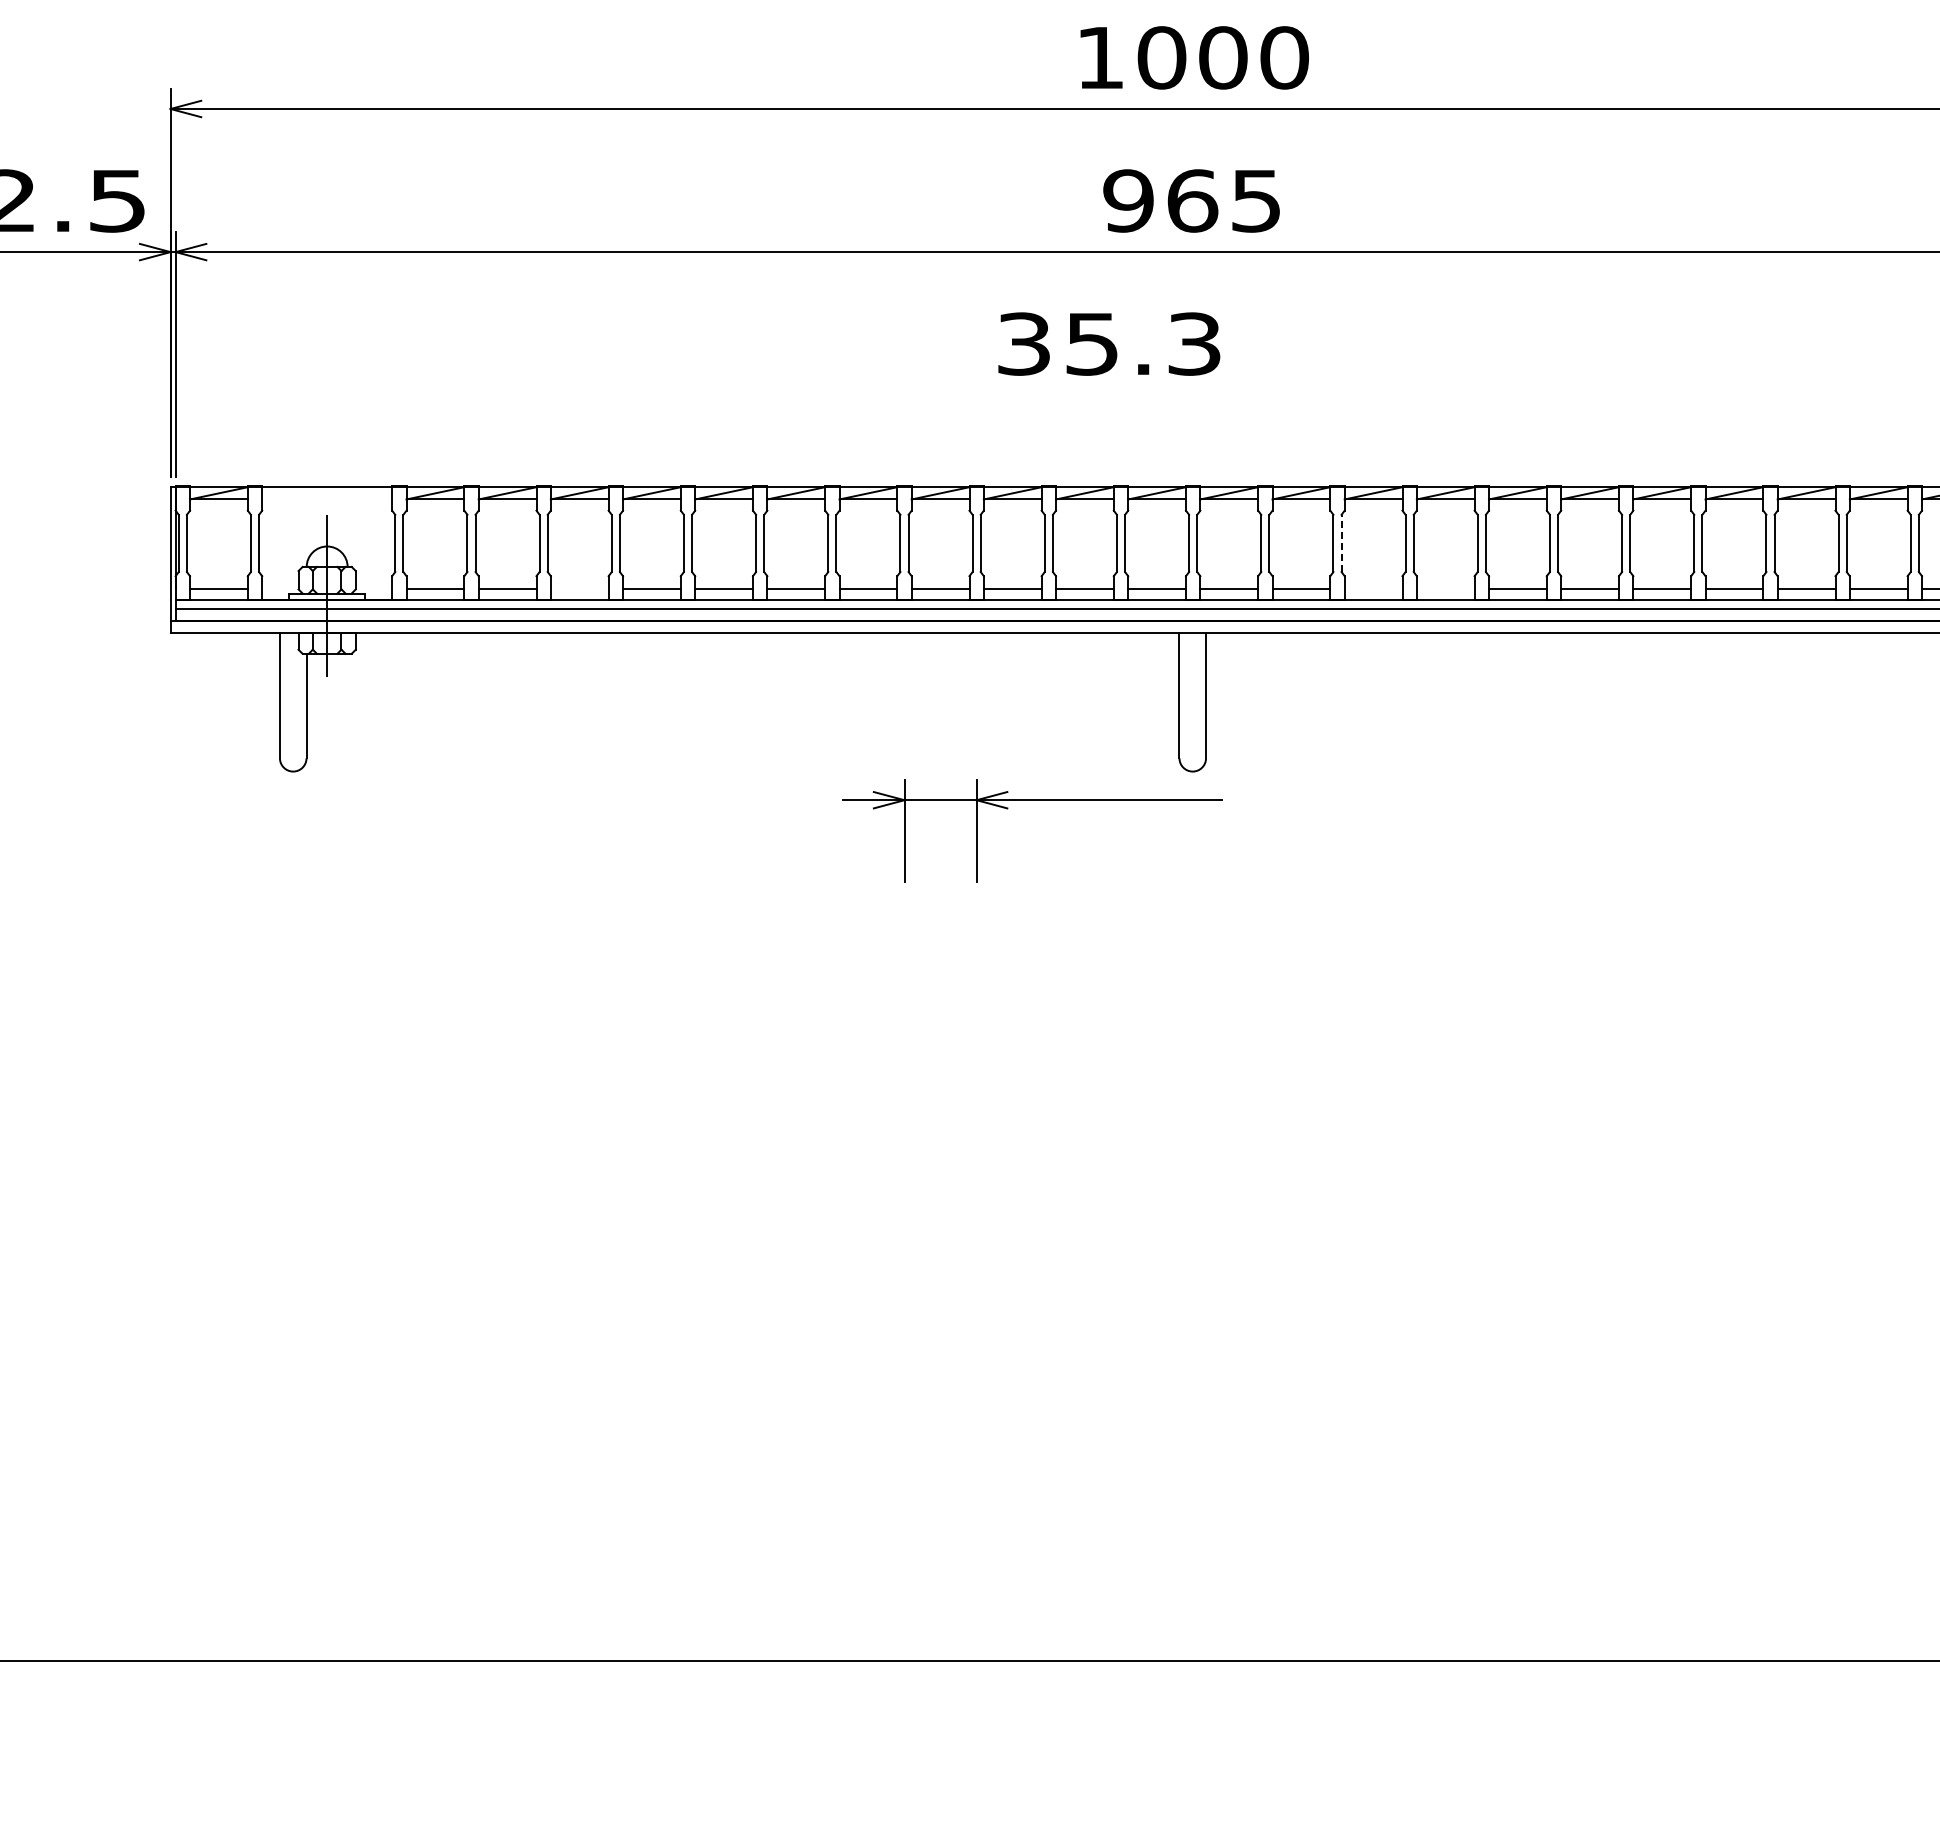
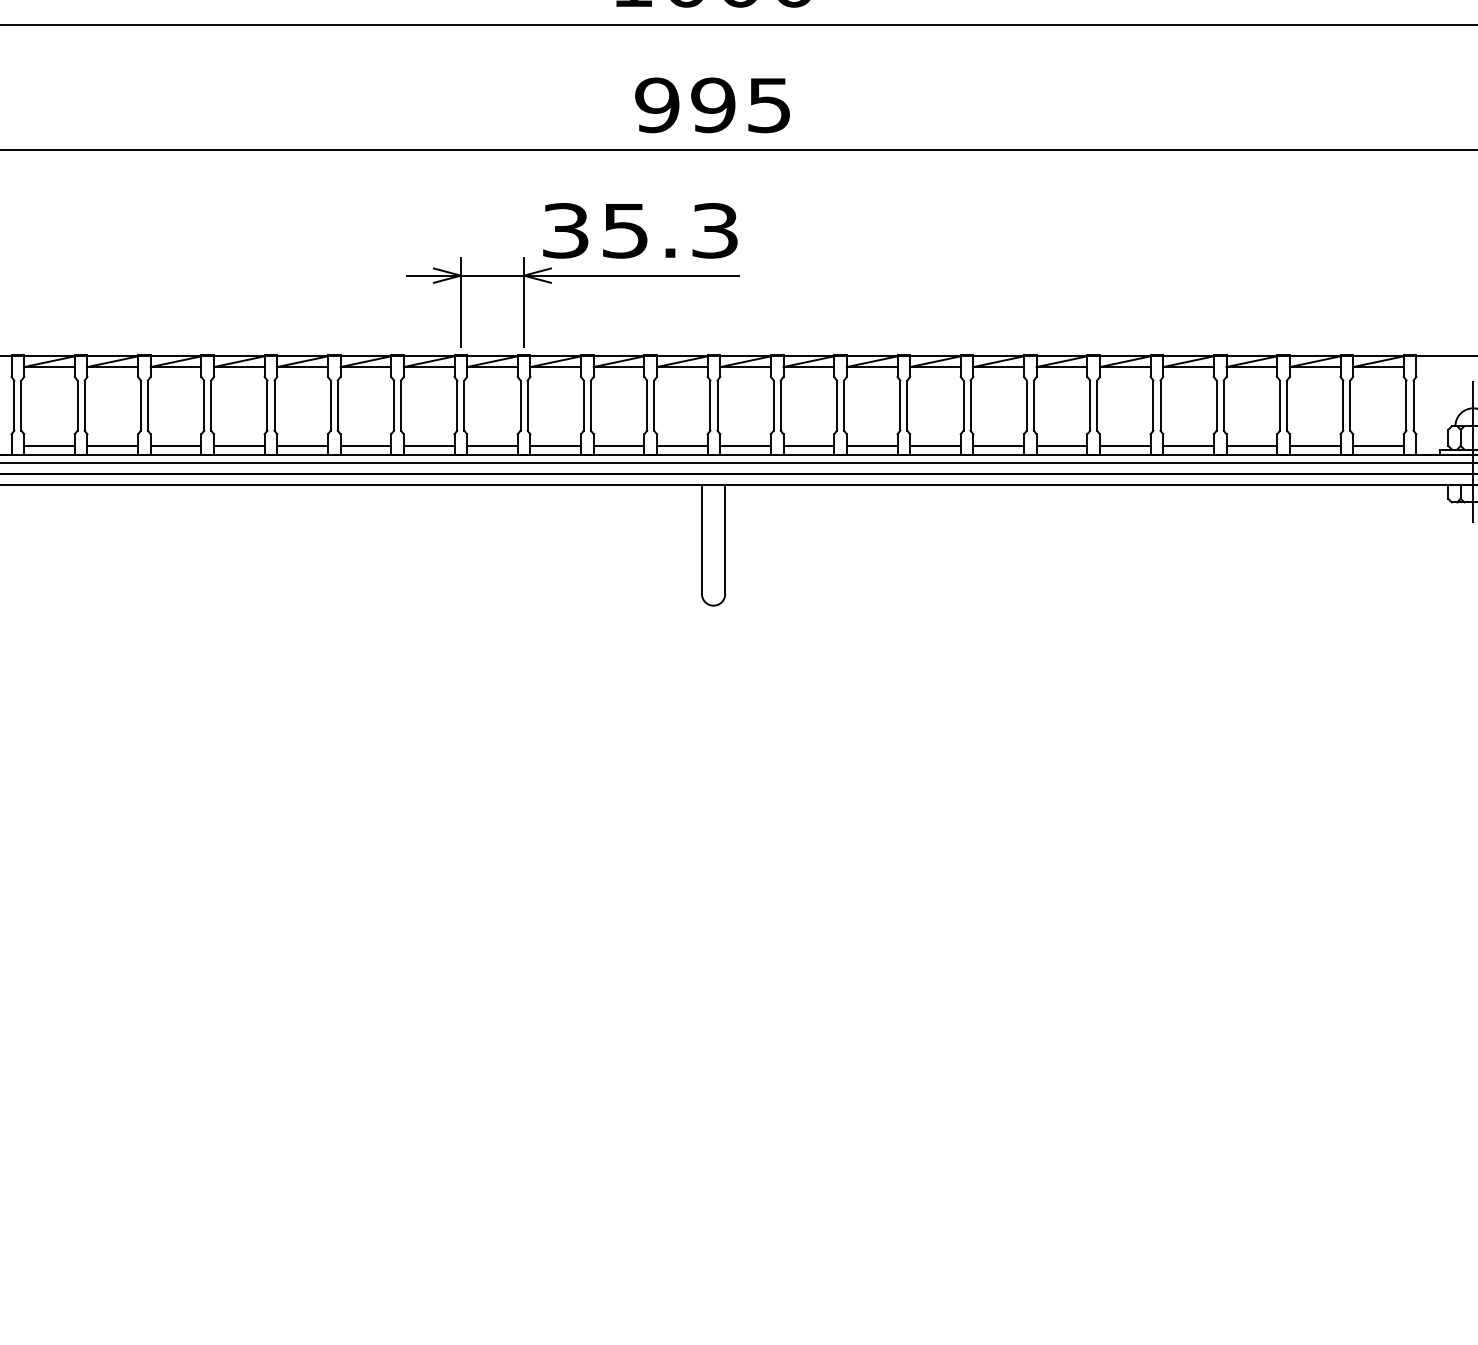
text: (1192, 200) -> (713, 104), 965 -> 995
line: (1341, 543) -> (844, 405), dashed -> solid
line: (579, 589) -> (175, 446), added
line: (1373, 589) -> (872, 446), added
line: (1445, 589) -> (935, 446), added
part: (1032, 800) -> (573, 275), moved

